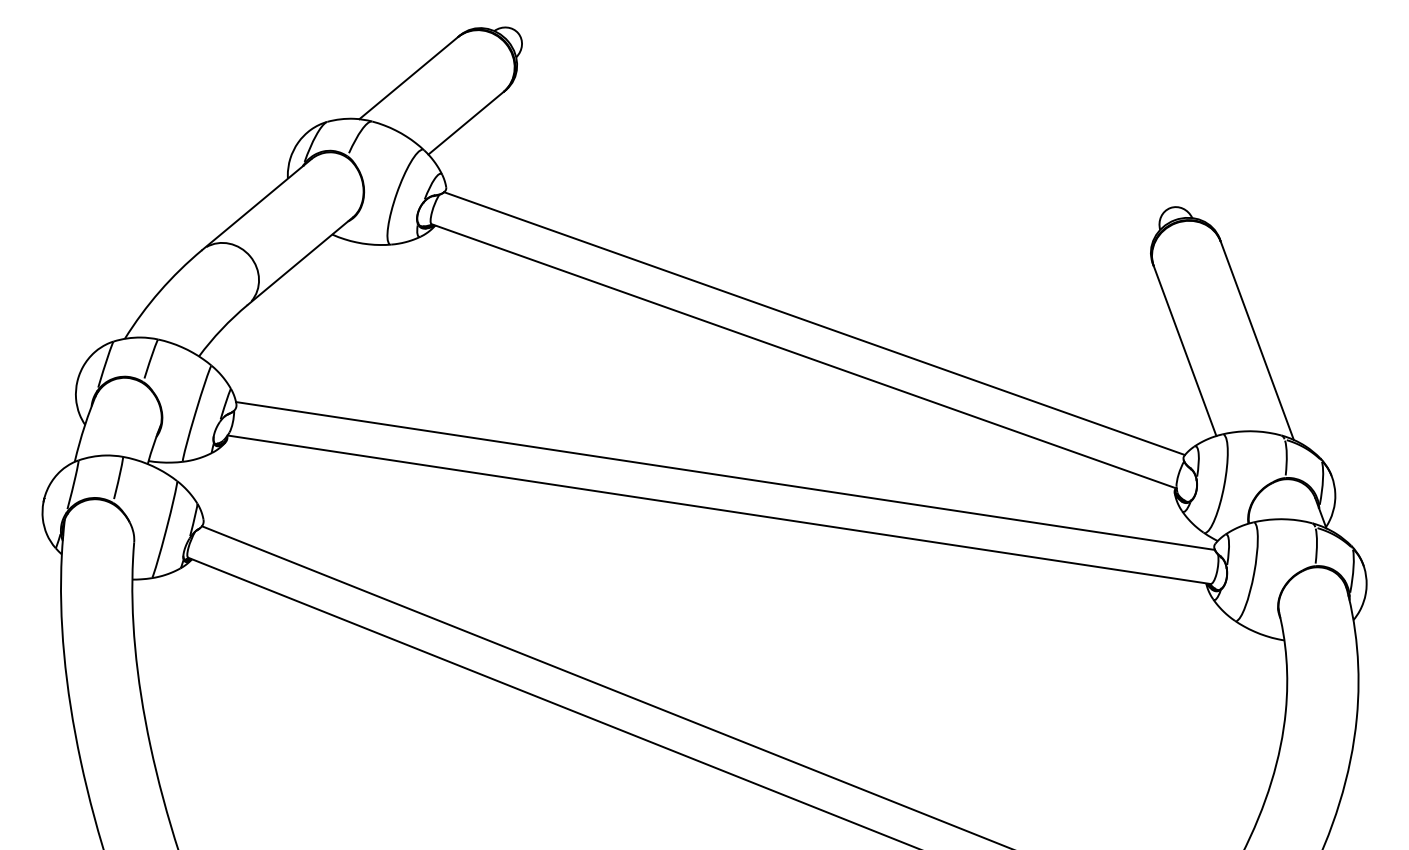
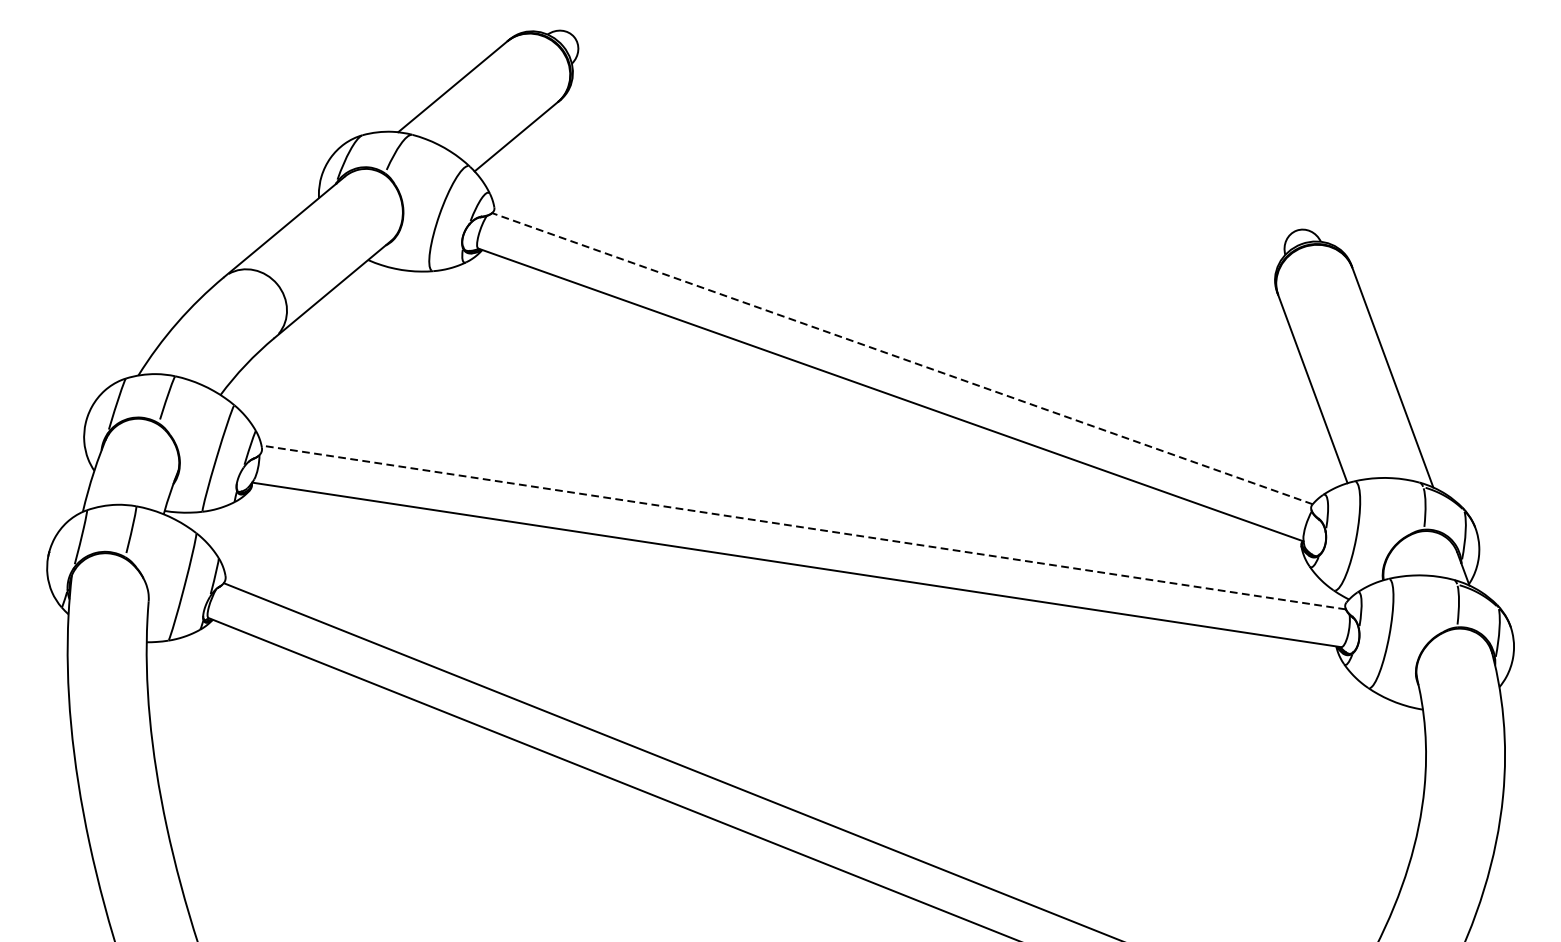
line: (814, 323) -> (902, 358), solid -> dashed
line: (724, 475) -> (802, 526), solid -> dashed

